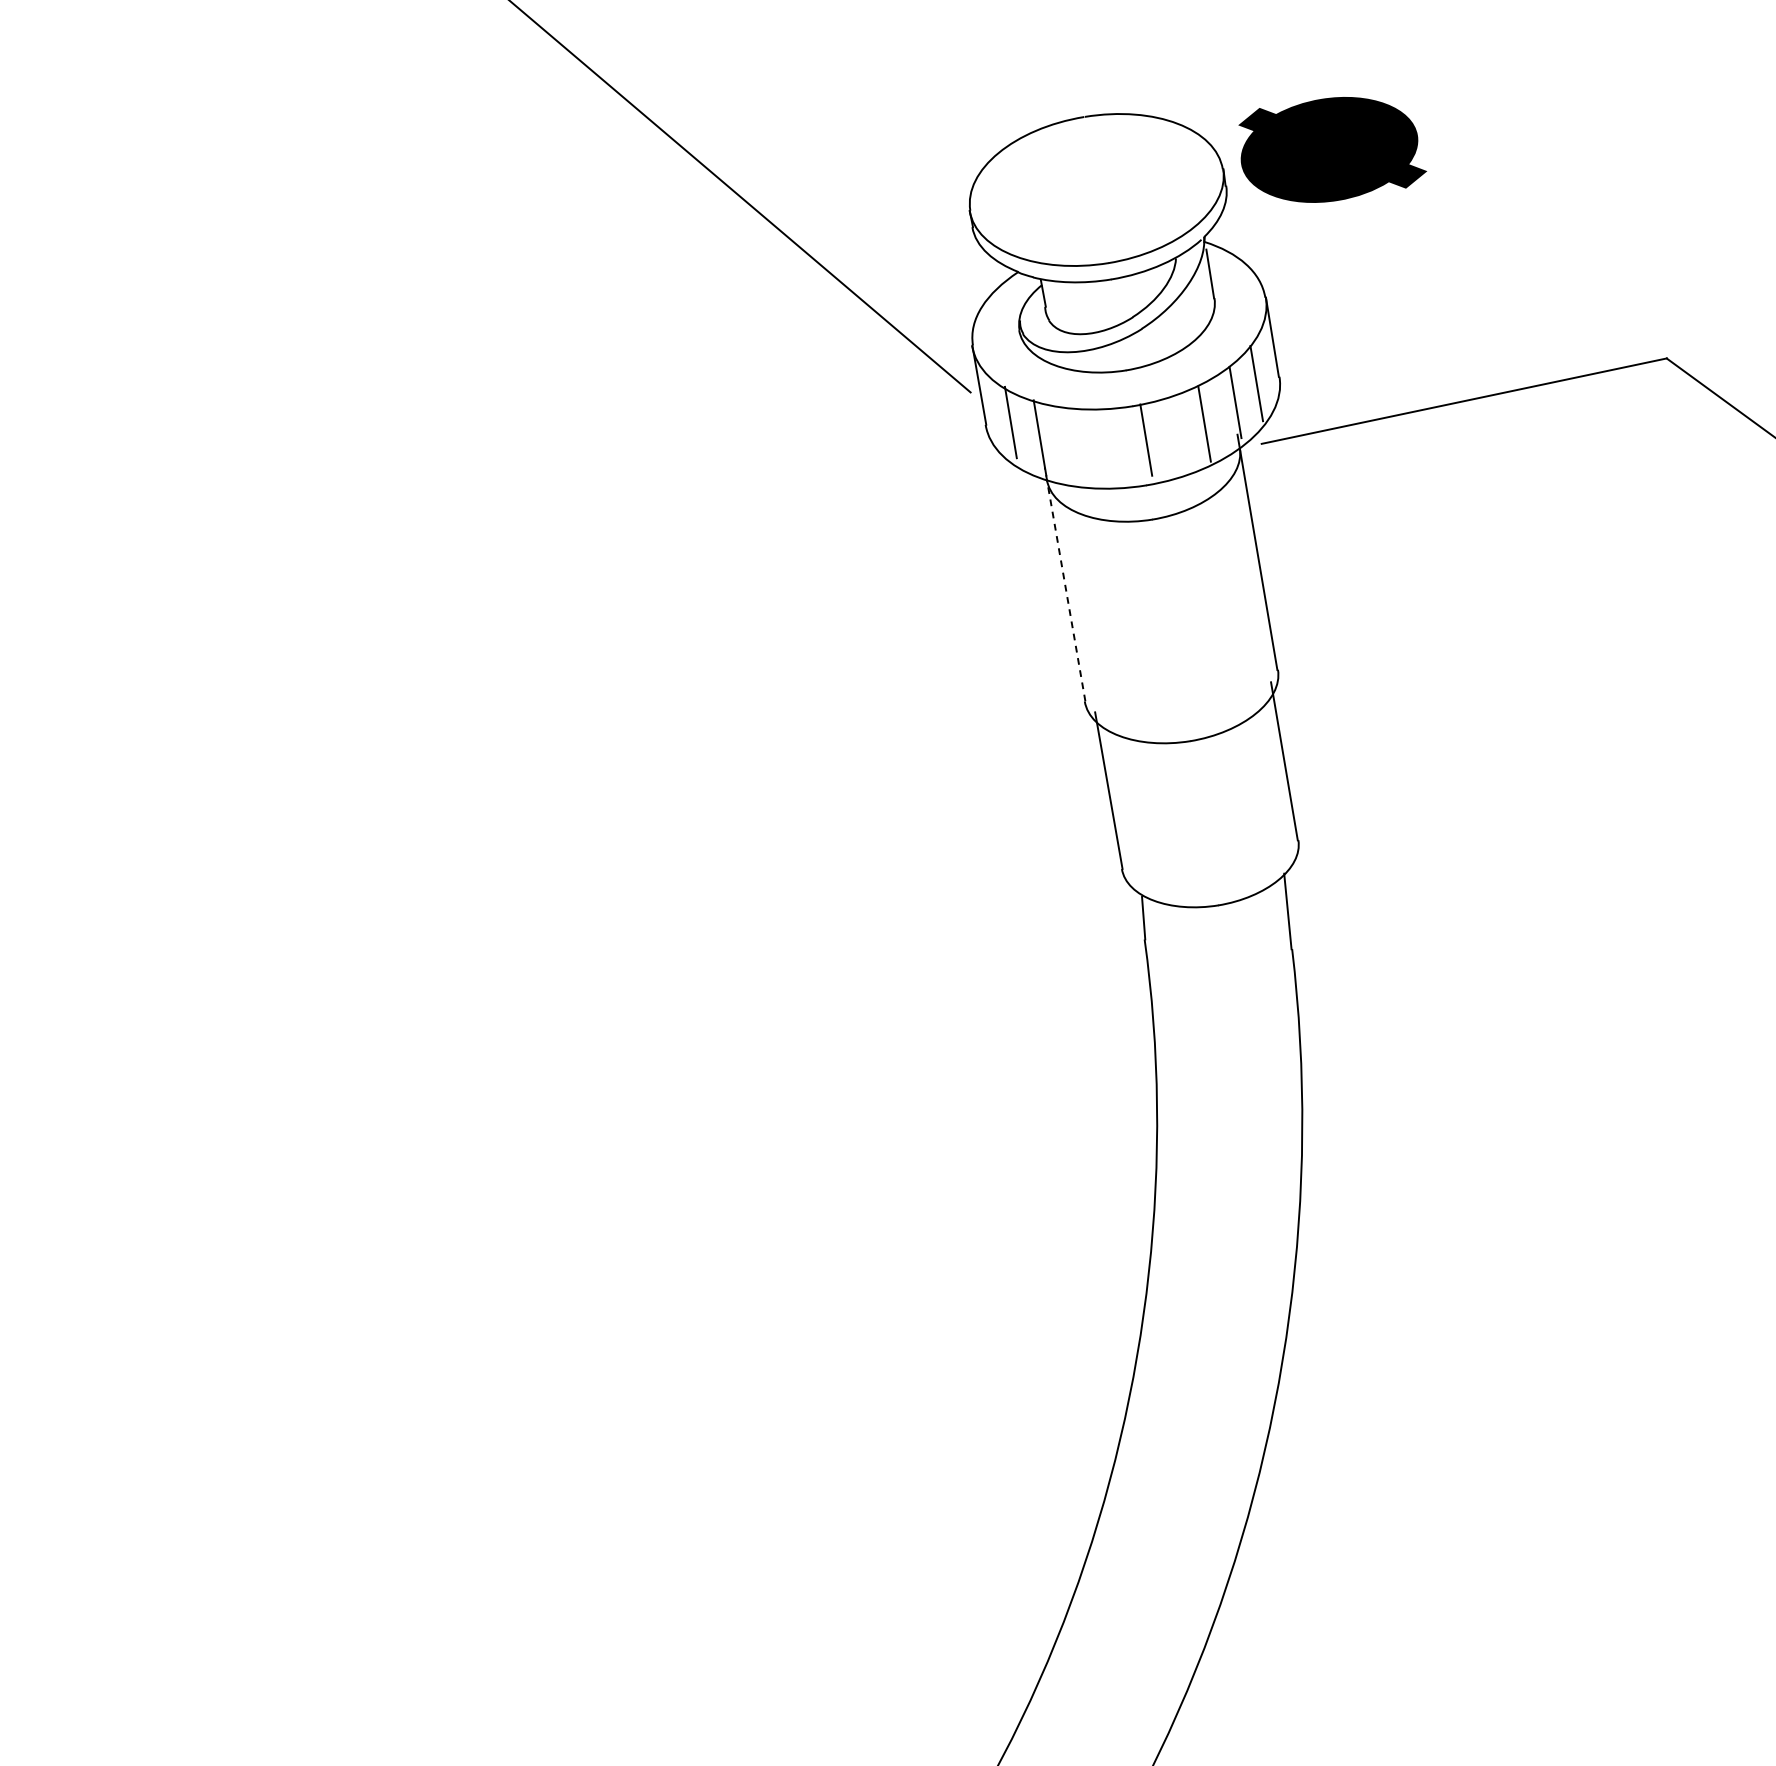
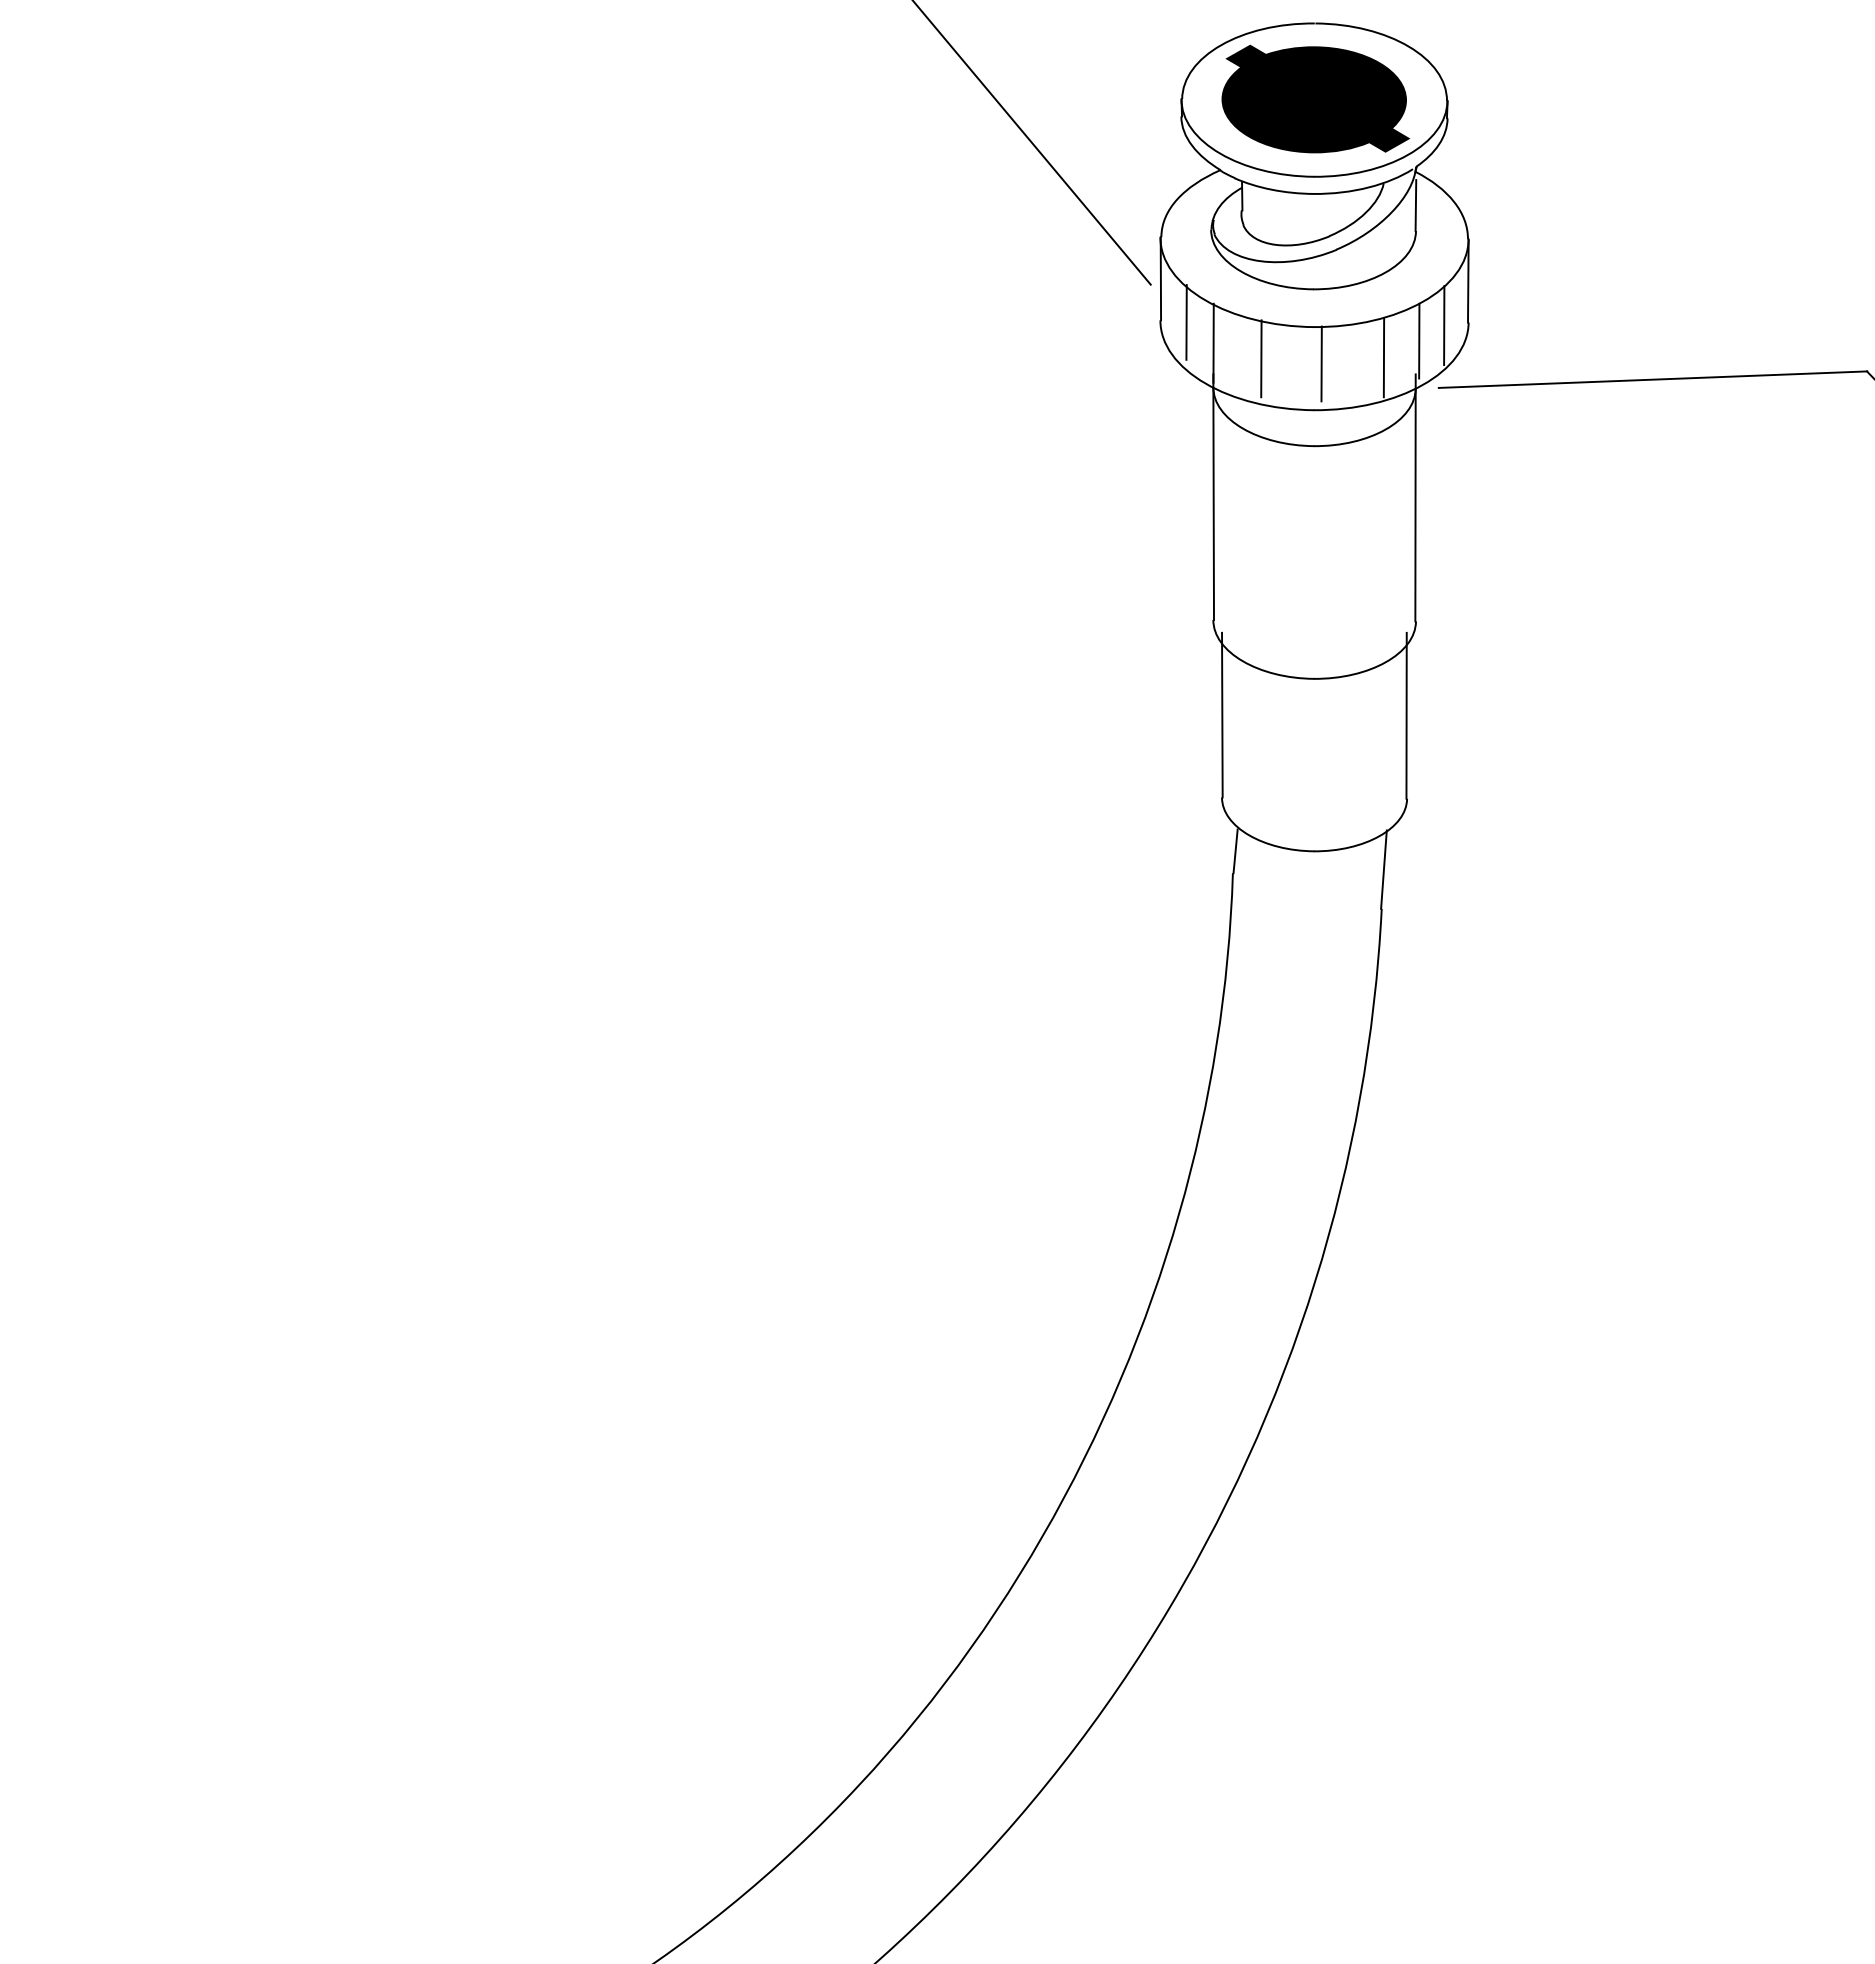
part: (1330, 148) -> (1315, 98), moved
line: (1088, 444) -> (1261, 358), added
line: (1065, 584) -> (1213, 497), dashed -> solid

